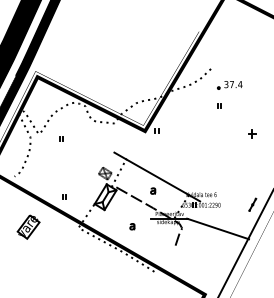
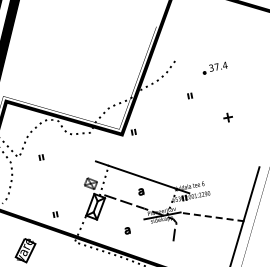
part: (229, 85) -> (214, 68), moved
part: (252, 204) -> (241, 186), removed
line: (218, 228) -> (212, 216), solid -> dashed

